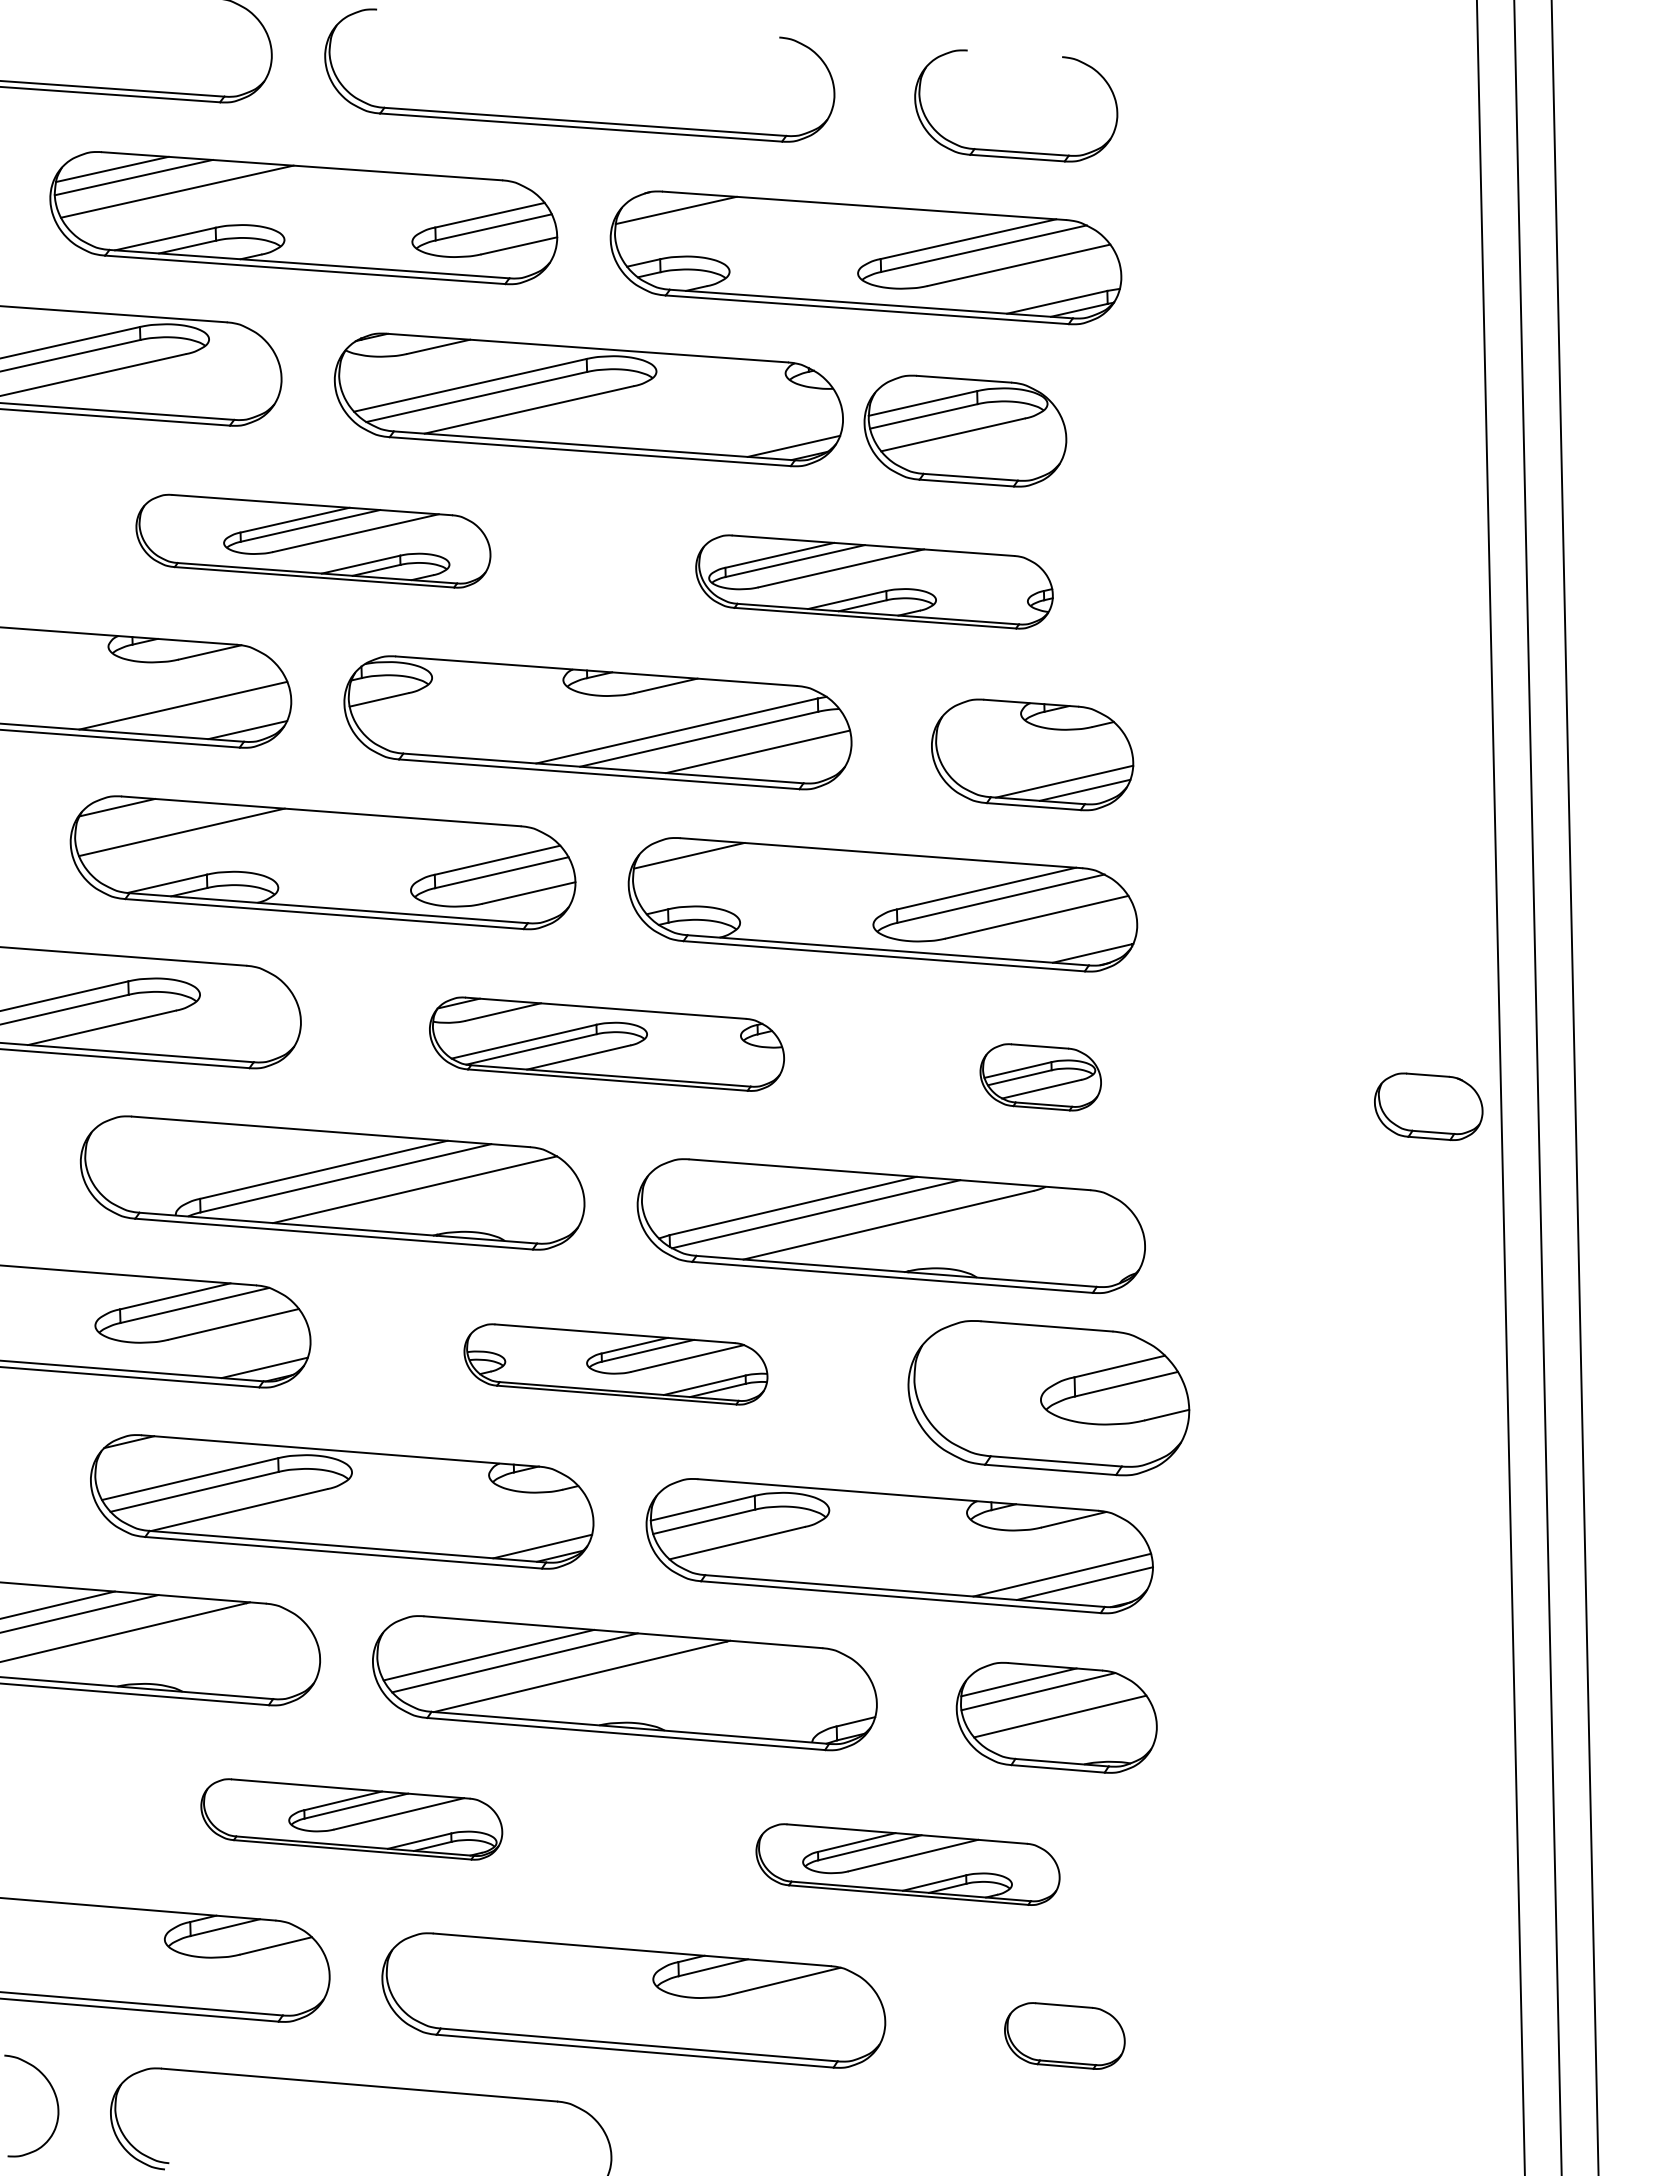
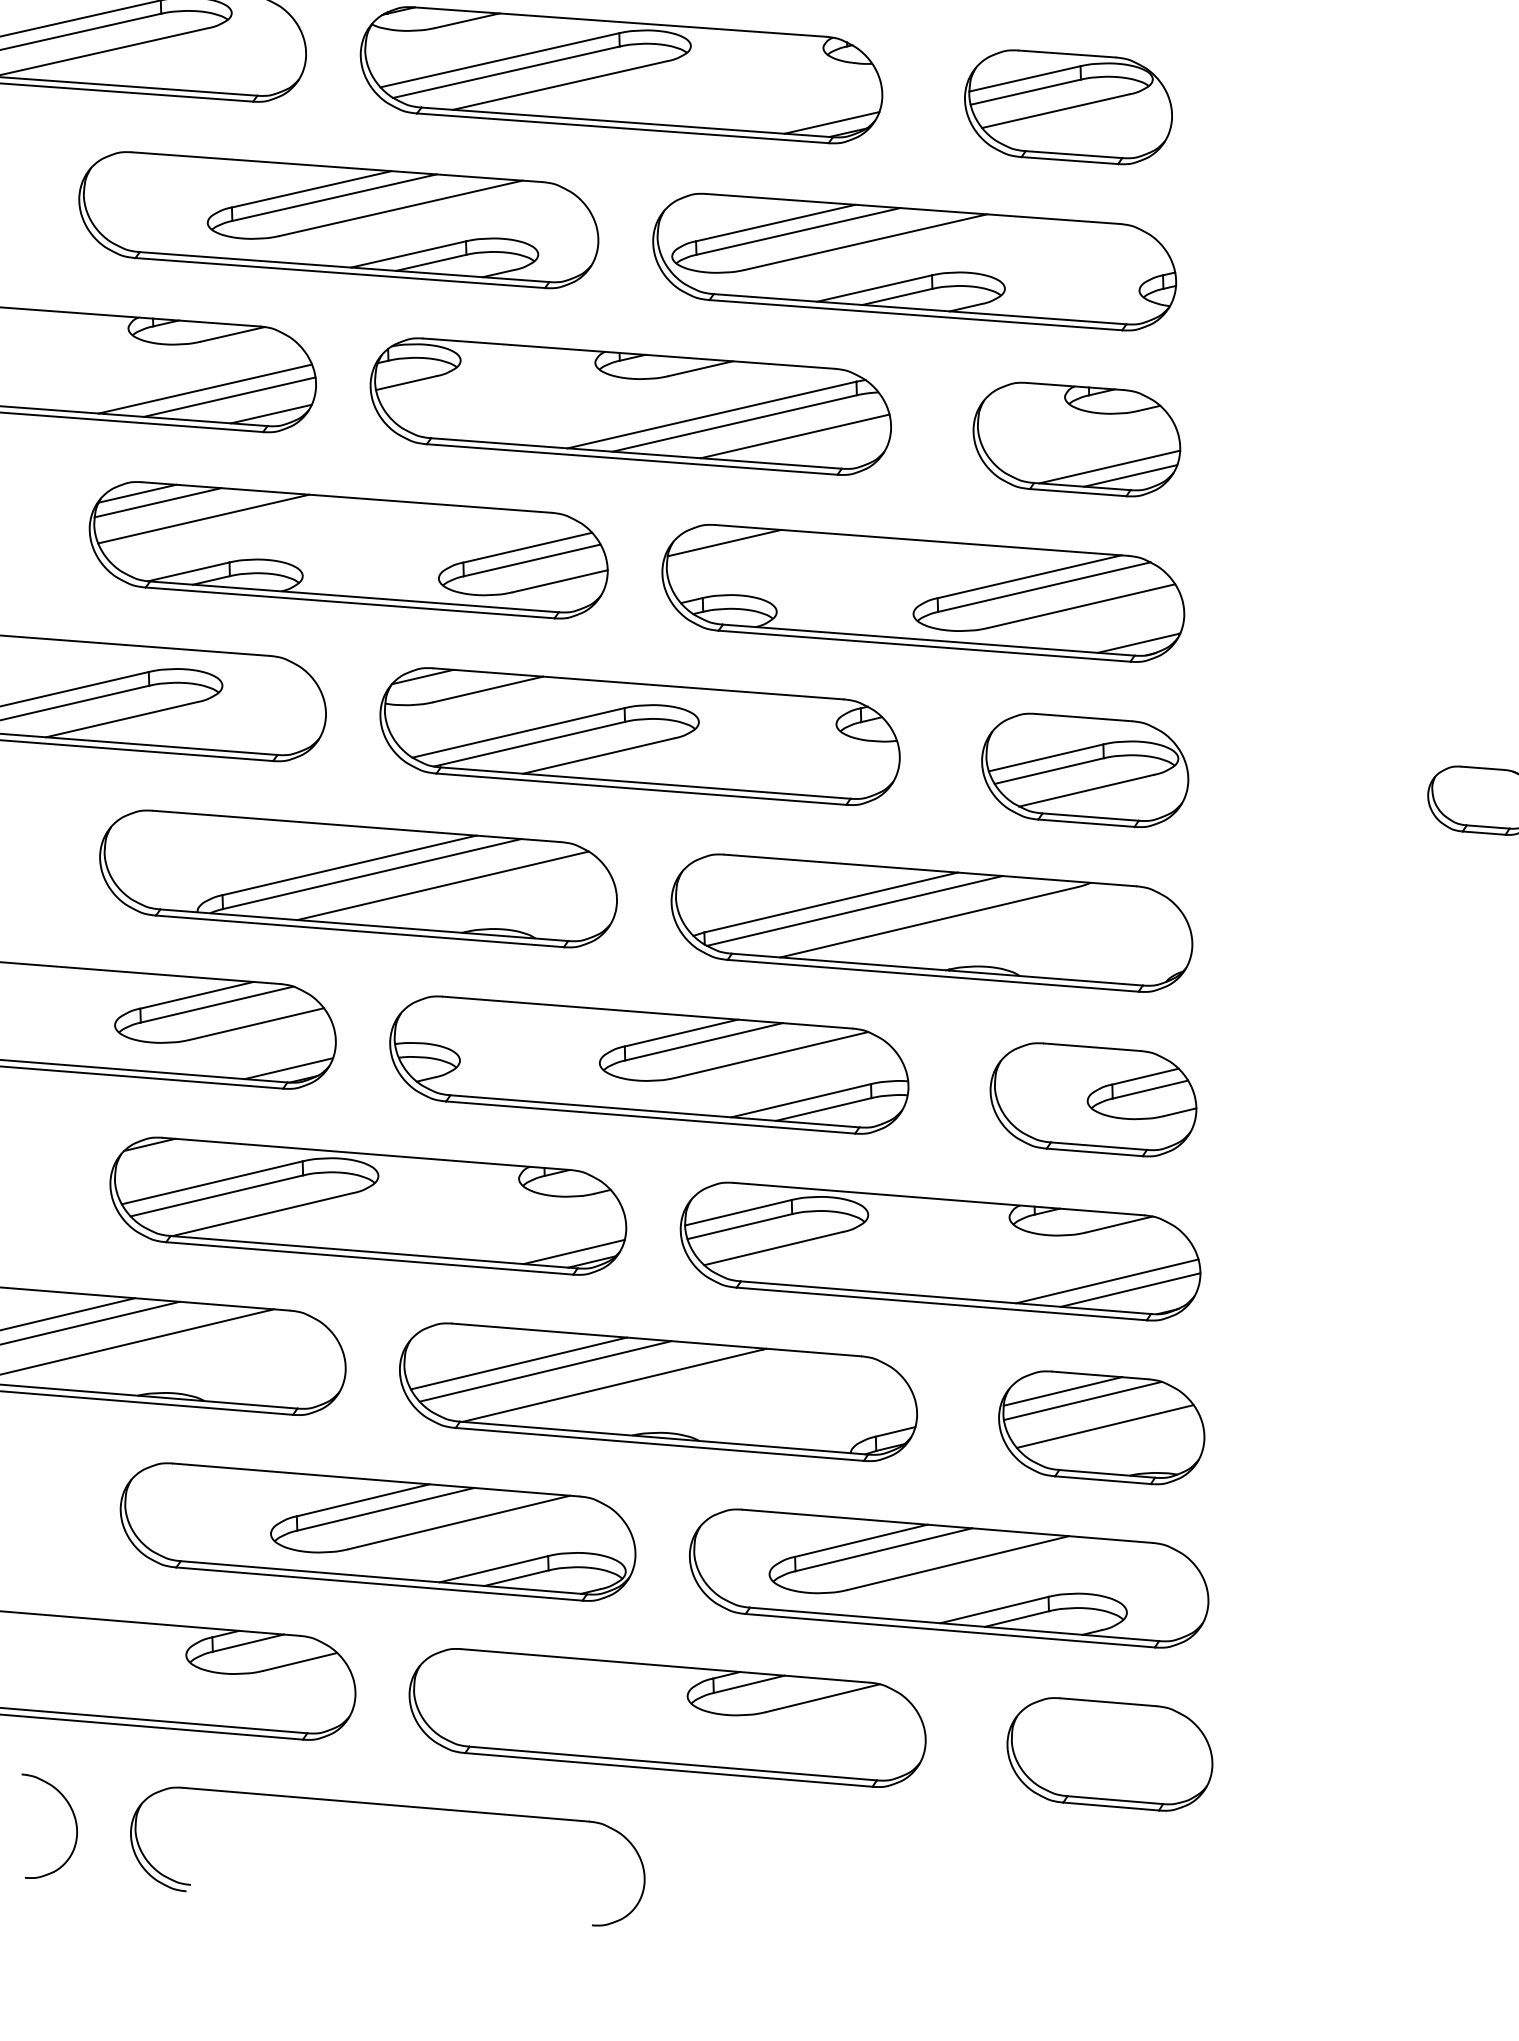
part: (965, 430) -> (1068, 106), moved
part: (313, 541) -> (338, 220), size x1.43
part: (874, 581) -> (914, 261), size x1.43
line: (206, 713) -> (229, 397), added
line: (137, 816) -> (158, 502), added
part: (606, 1043) -> (639, 735), size x1.43
part: (1040, 1077) -> (1085, 770), size x1.67
part: (615, 1364) -> (648, 1065), size x1.67
part: (1048, 1398) -> (1093, 1100), size x0.71
part: (351, 1819) -> (377, 1532), size x1.67
part: (907, 1864) -> (948, 1578), size x1.67
part: (1064, 2035) -> (1109, 1753), size x1.67

